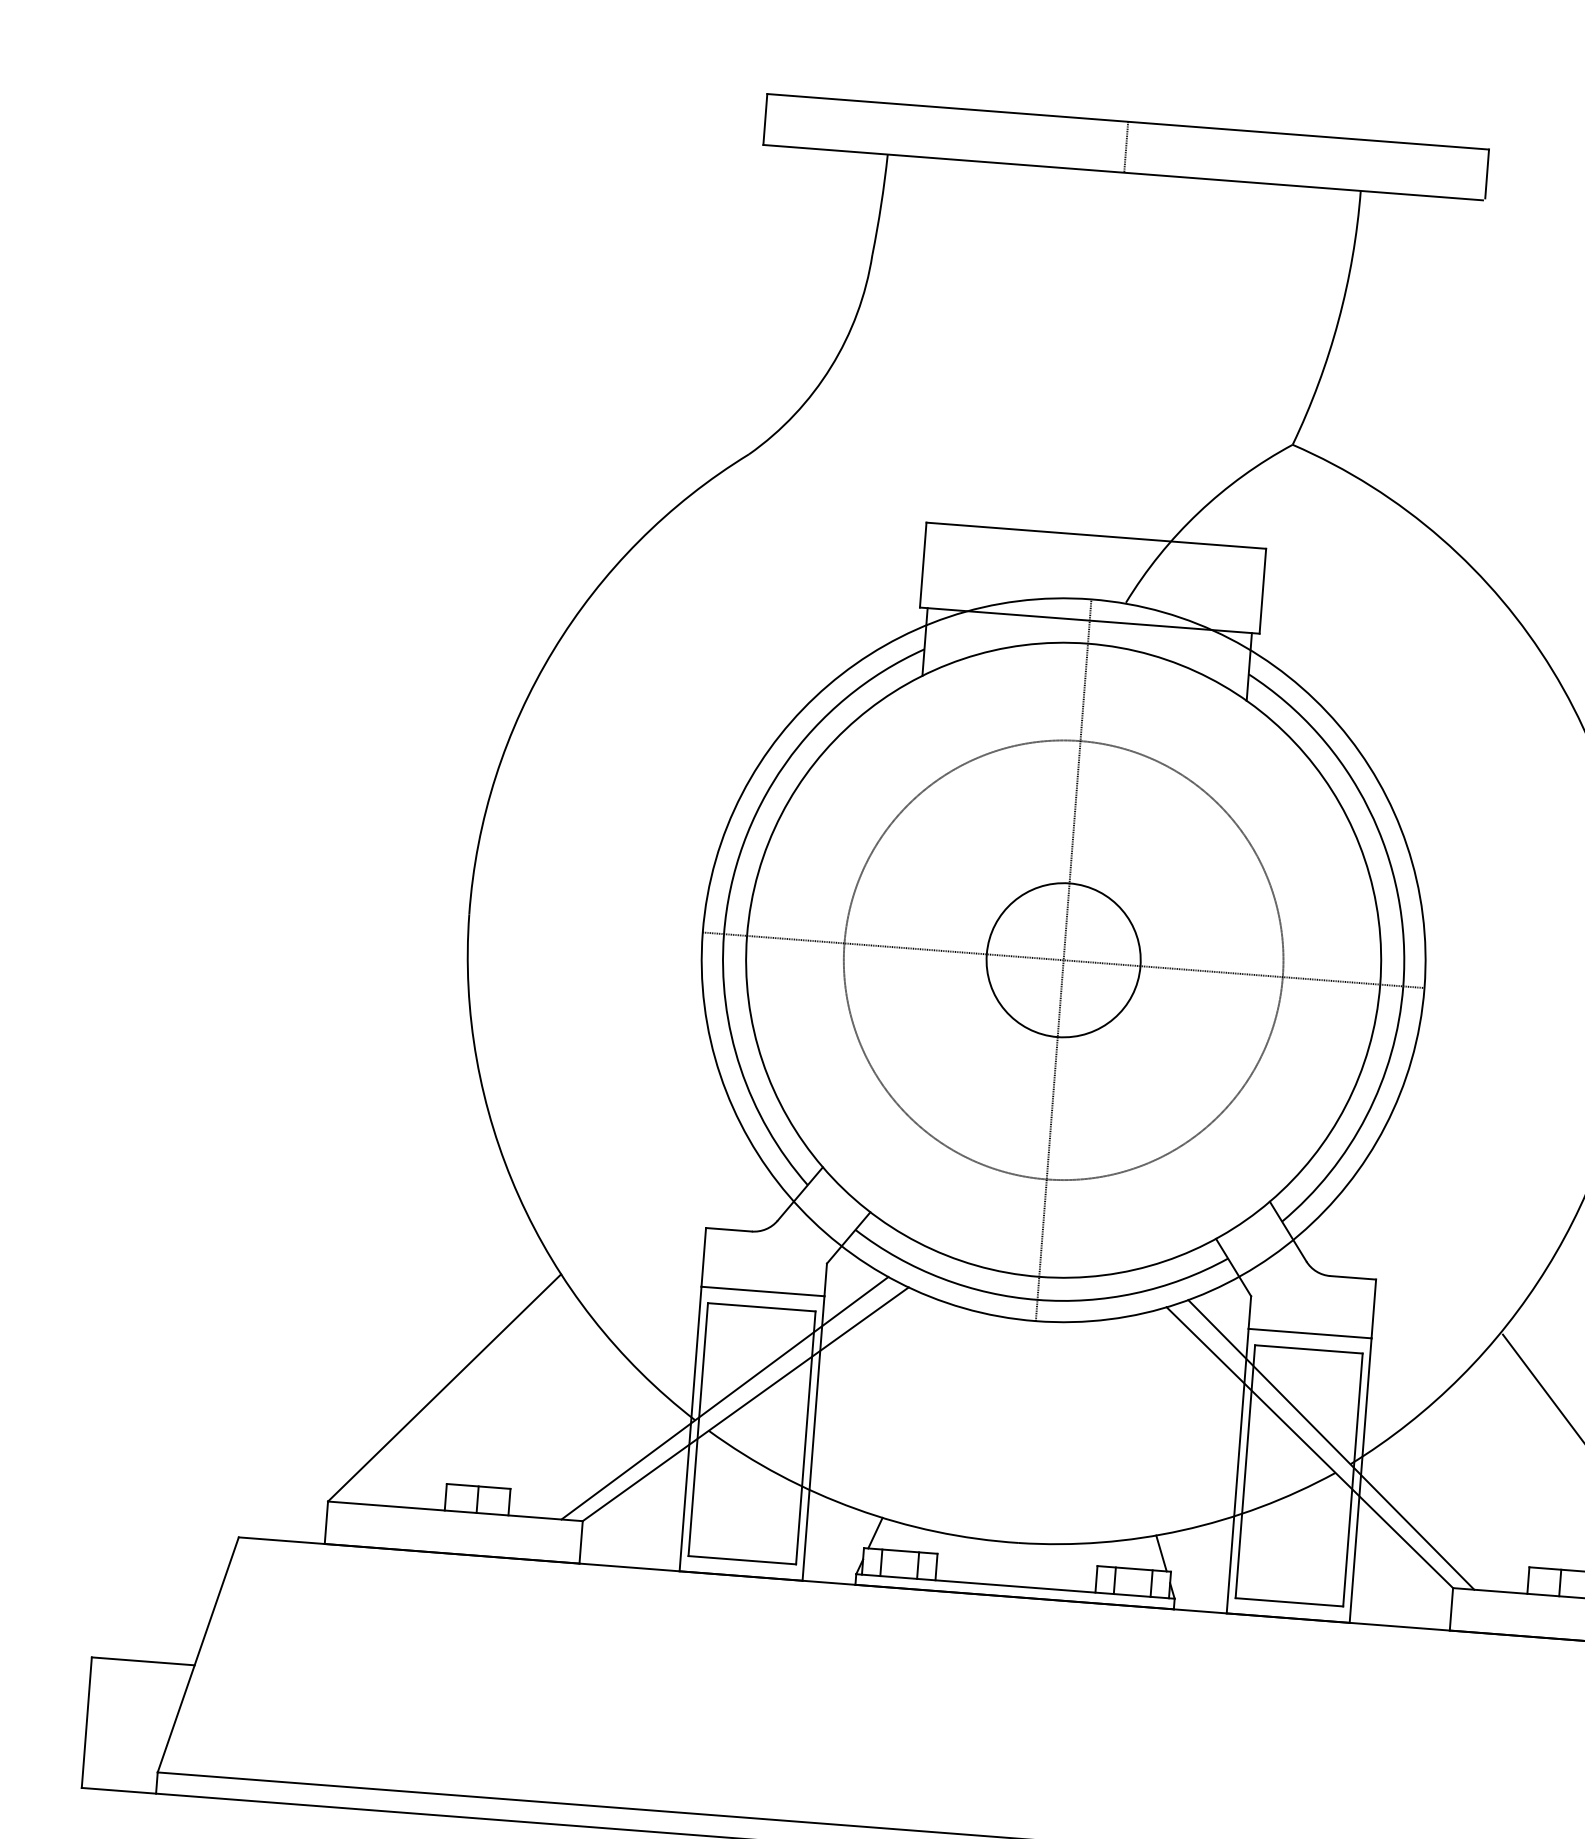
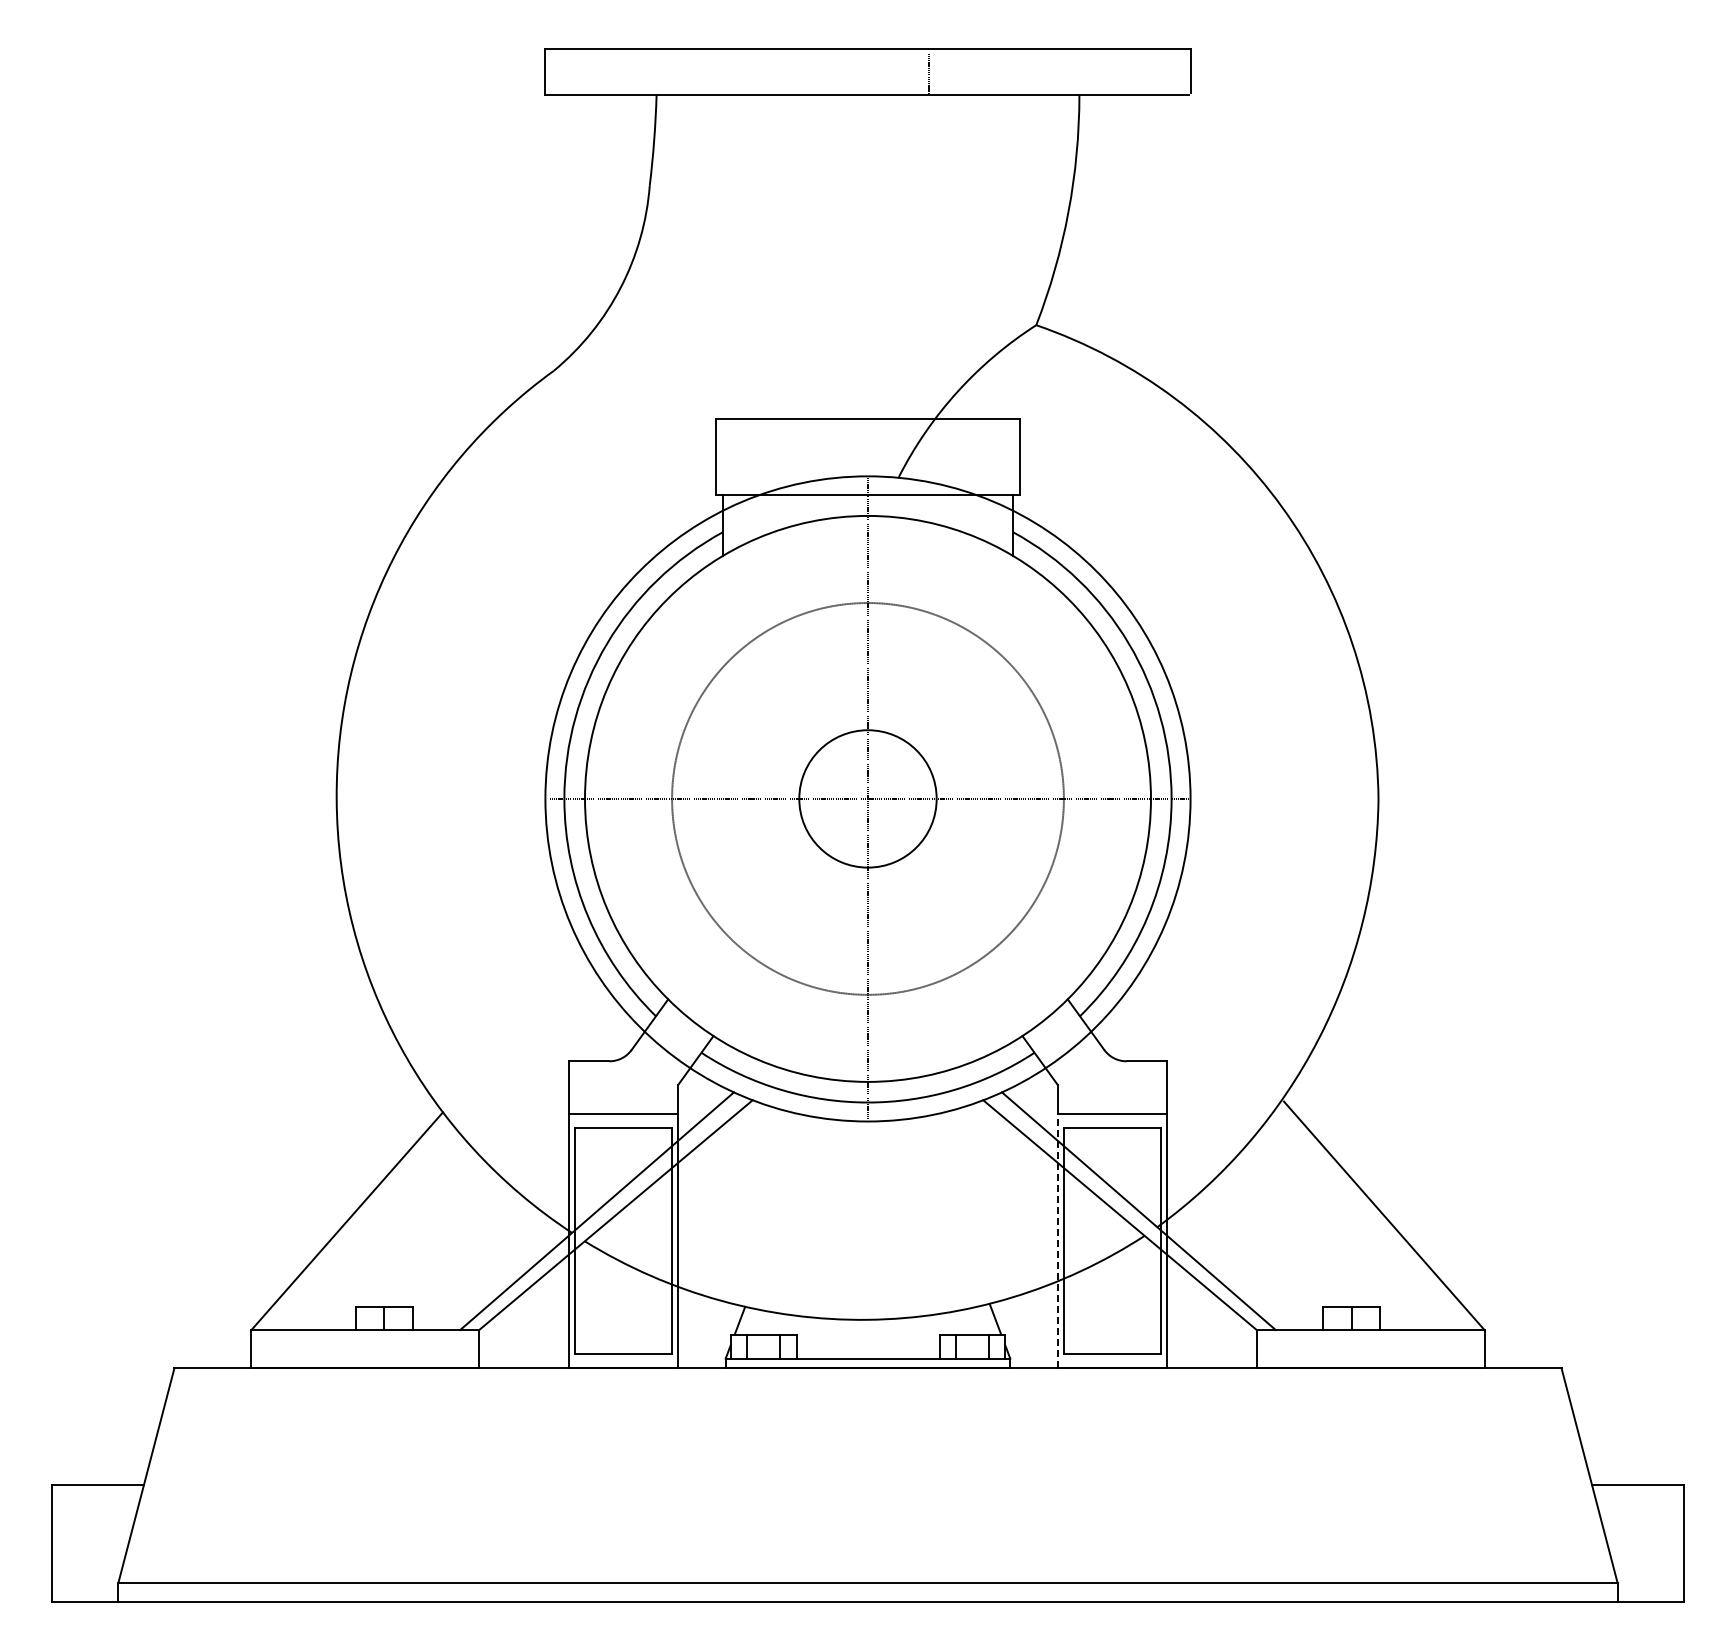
line: (1126, 146) -> (929, 71), moved
line: (1237, 1470) -> (1057, 1240), solid -> dashed

